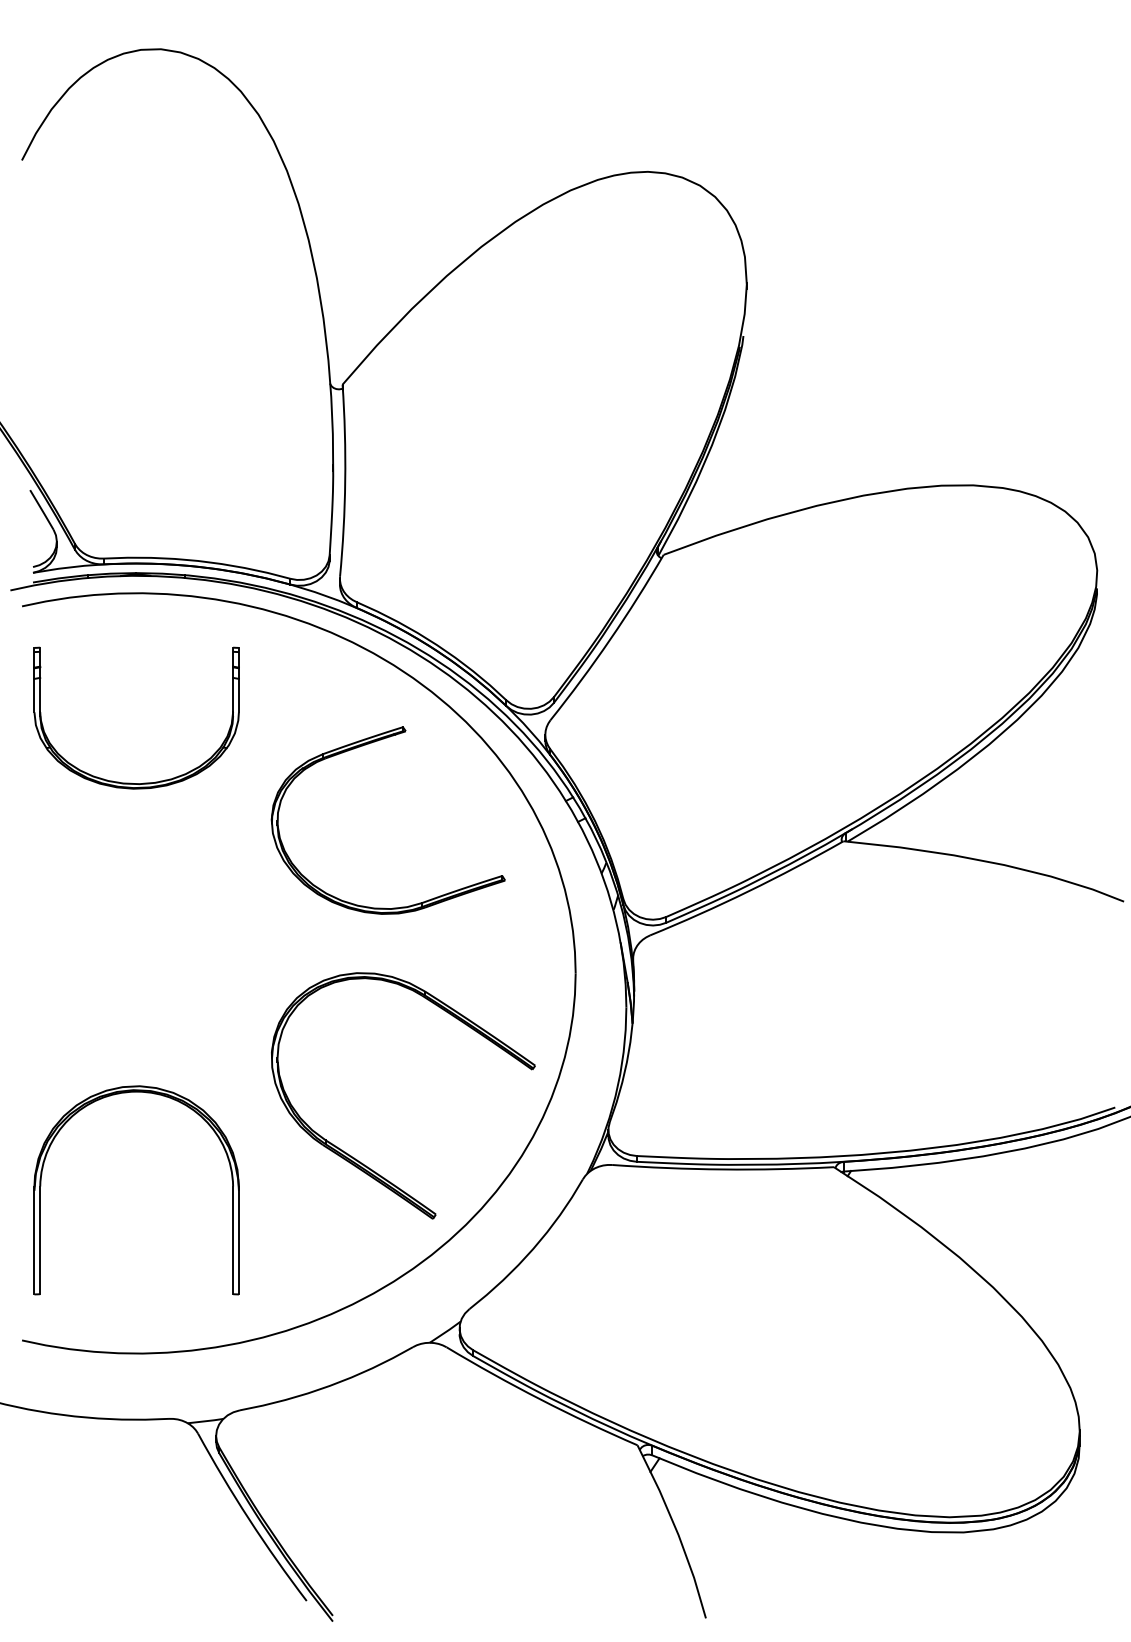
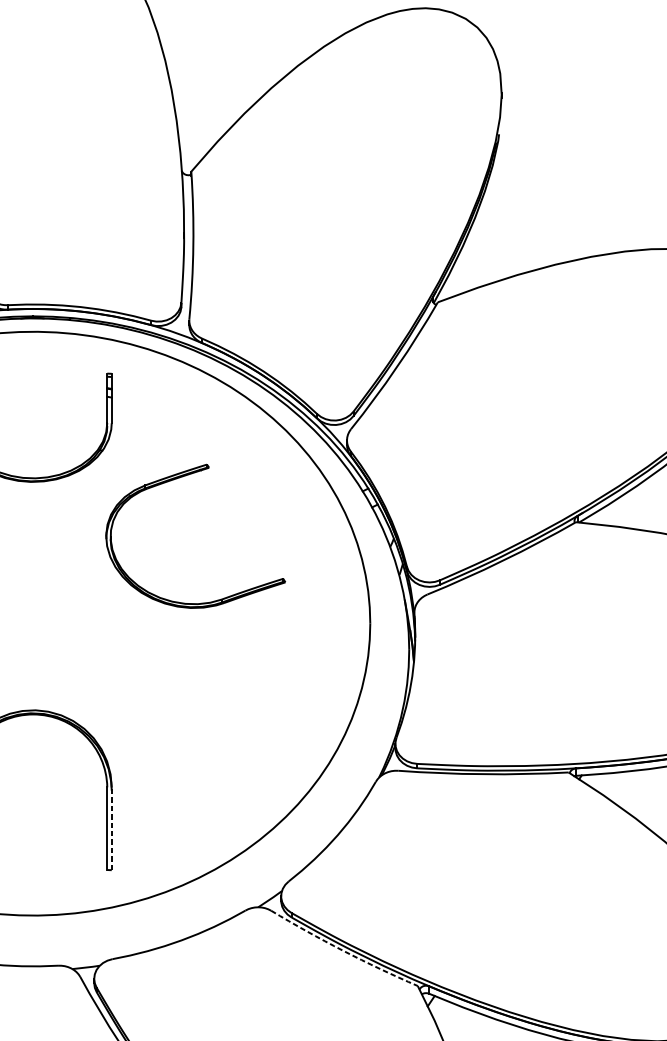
part: (360, 747) -> (174, 480), moved
part: (360, 1161) -> (205, 768), removed
line: (238, 1240) -> (111, 828), solid -> dashed
arc: (540, 1399) -> (343, 950), solid -> dashed

